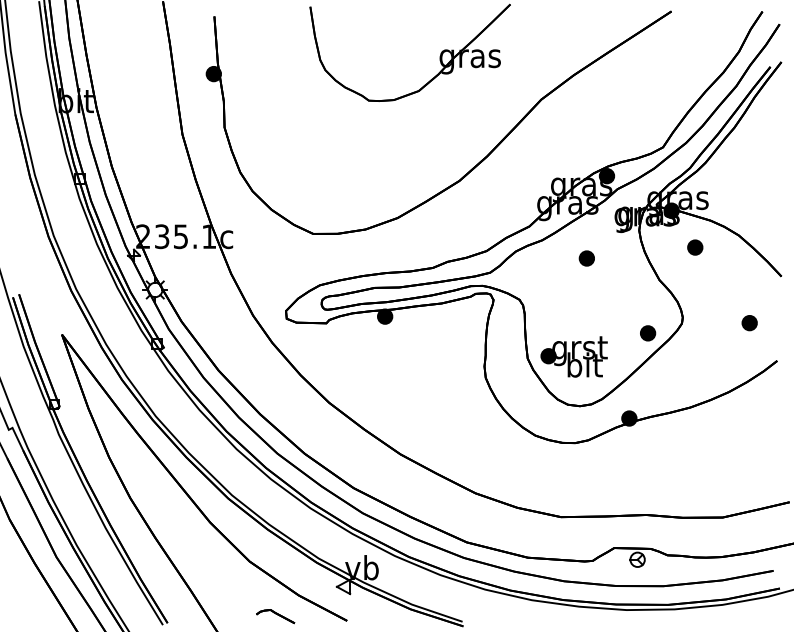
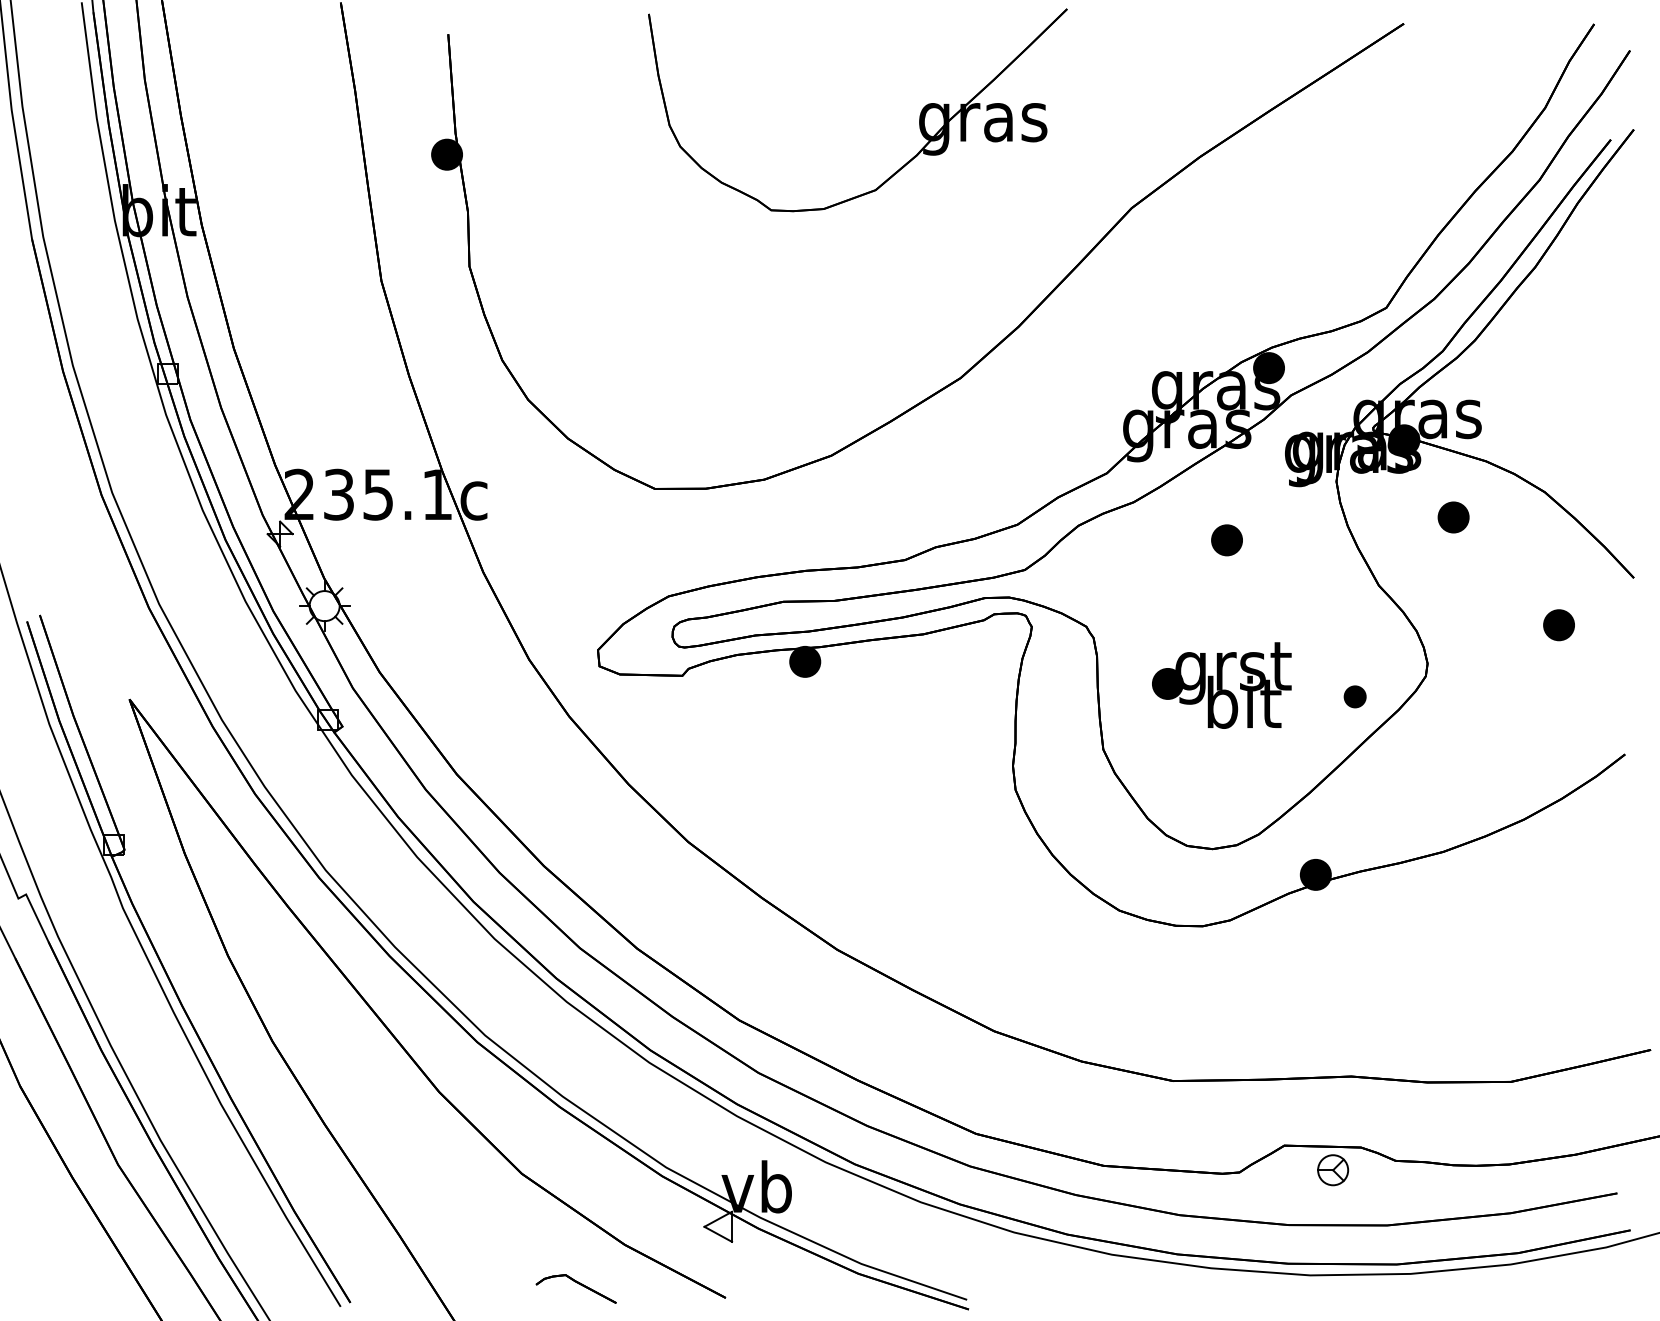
part: (749, 323) -> (1558, 626), moved
part: (648, 333) -> (1355, 697), size x0.7
part: (573, 356) -> (1219, 684), moved

